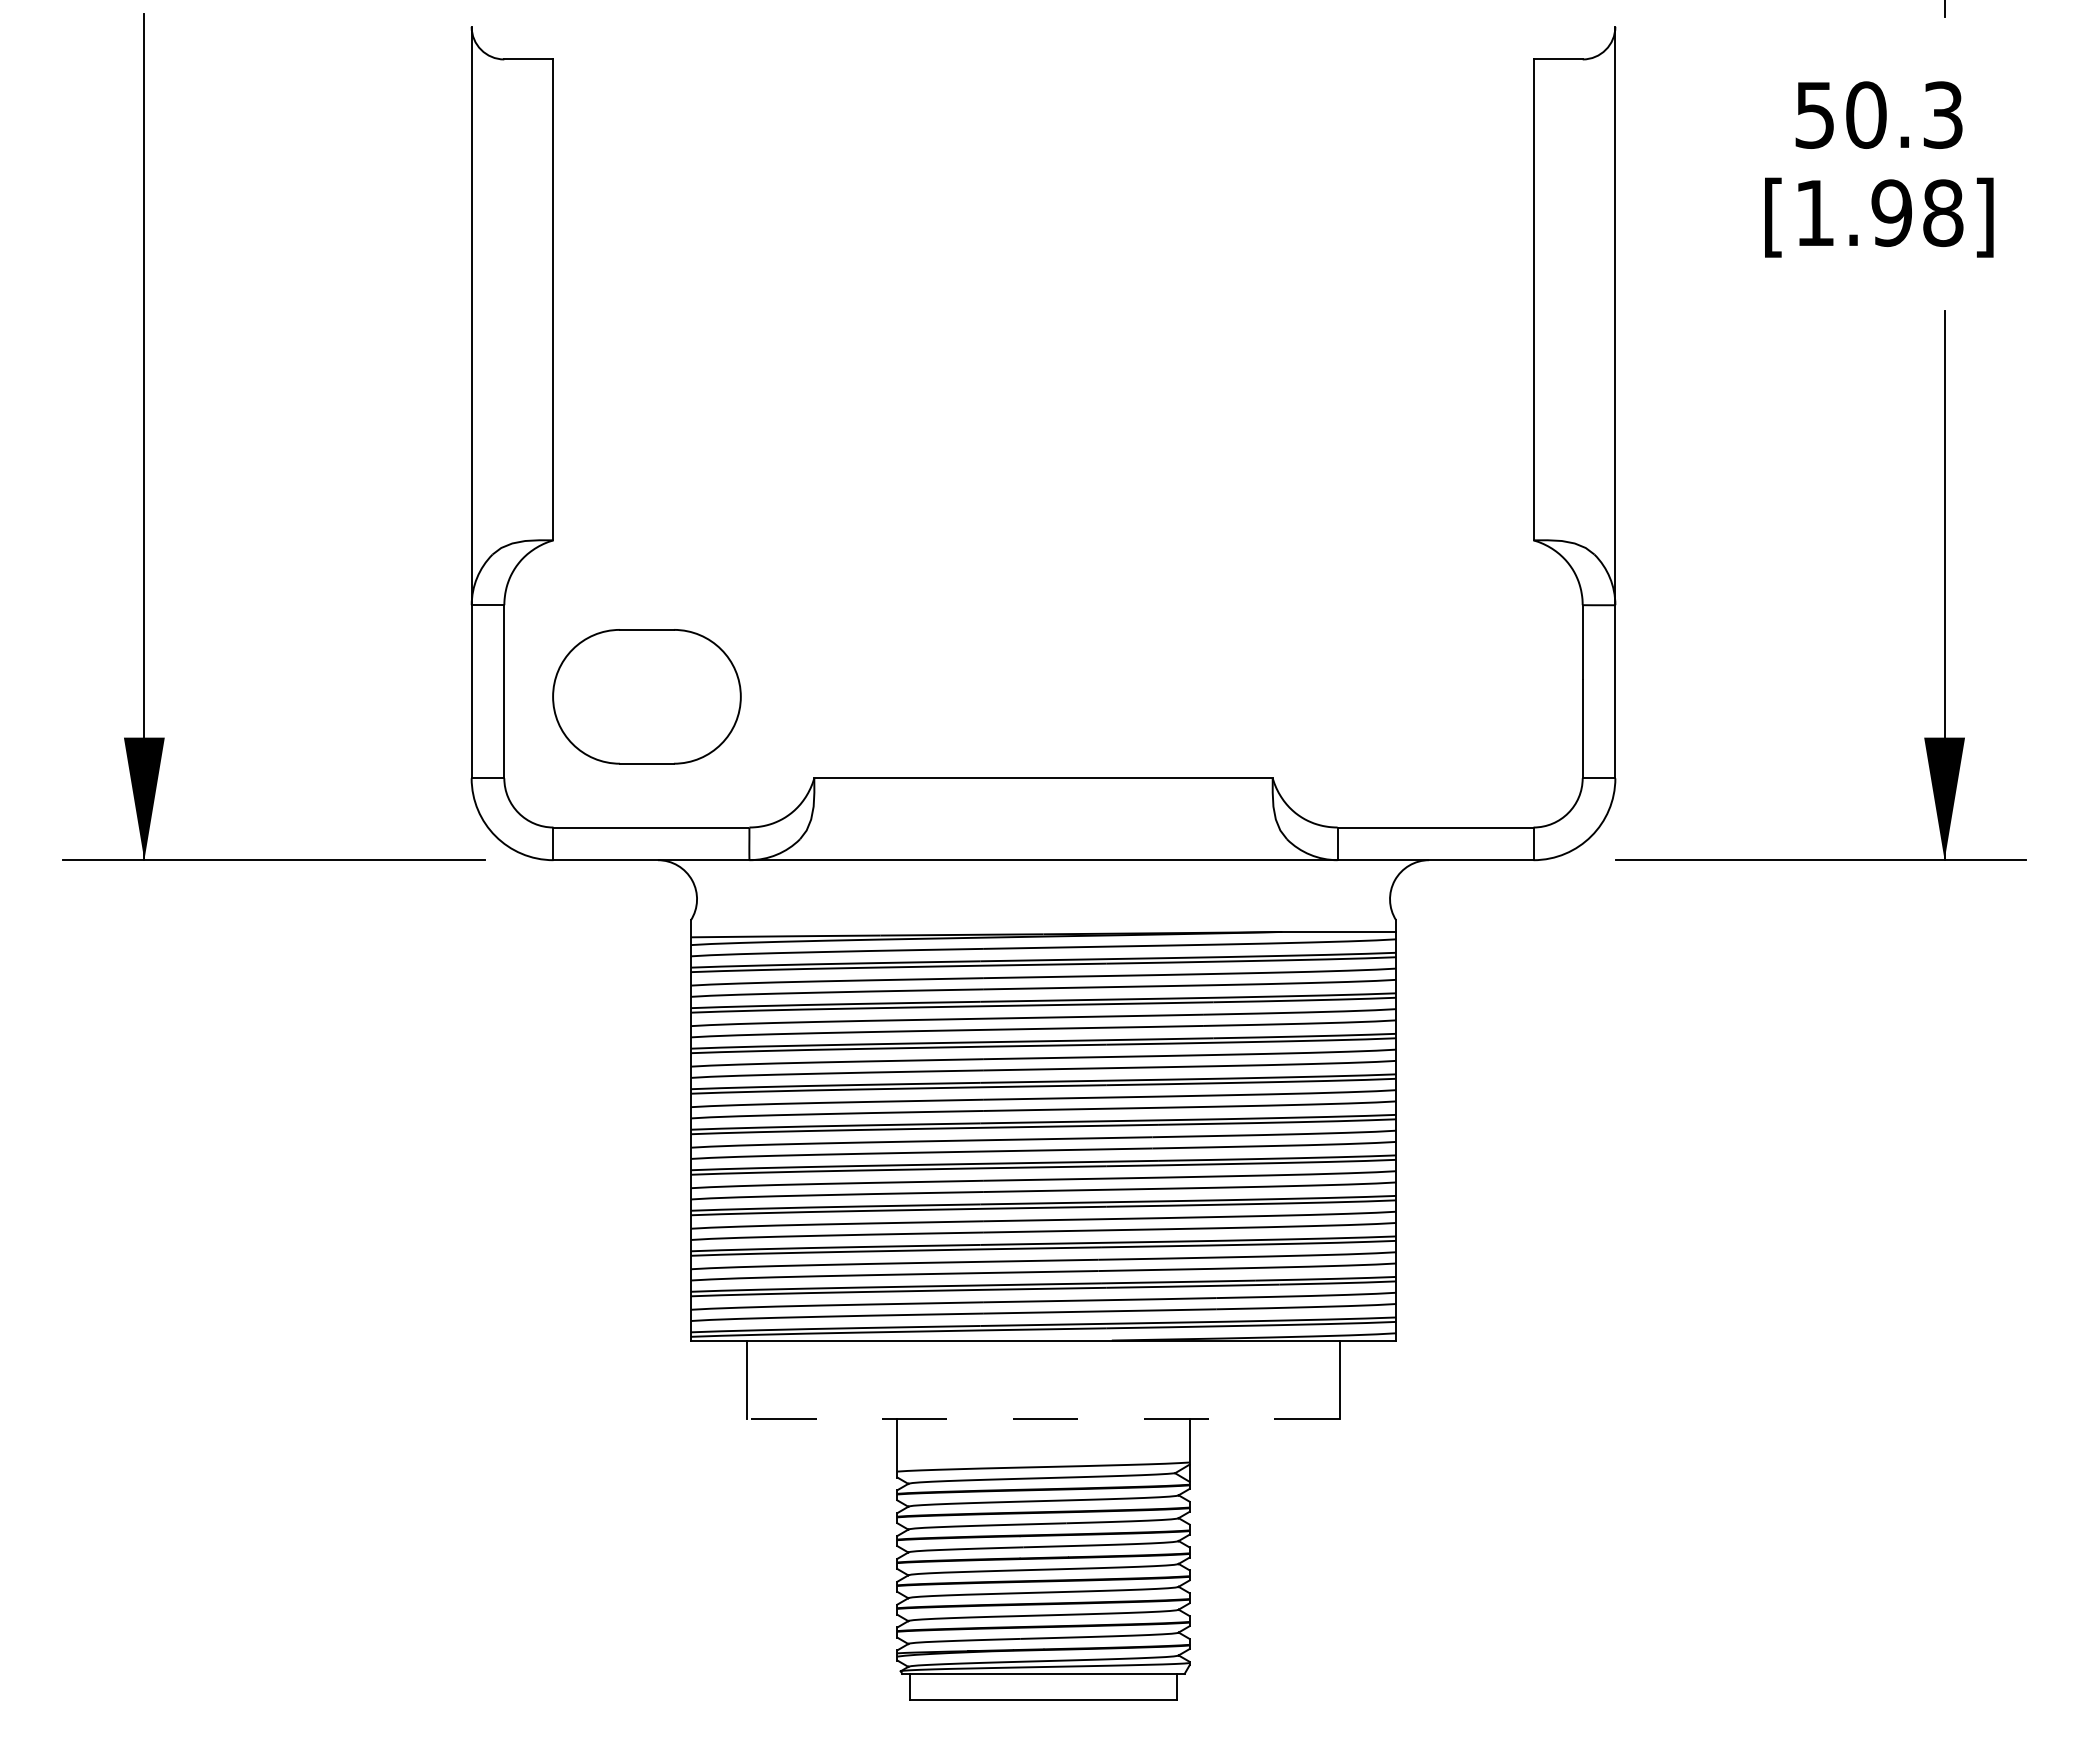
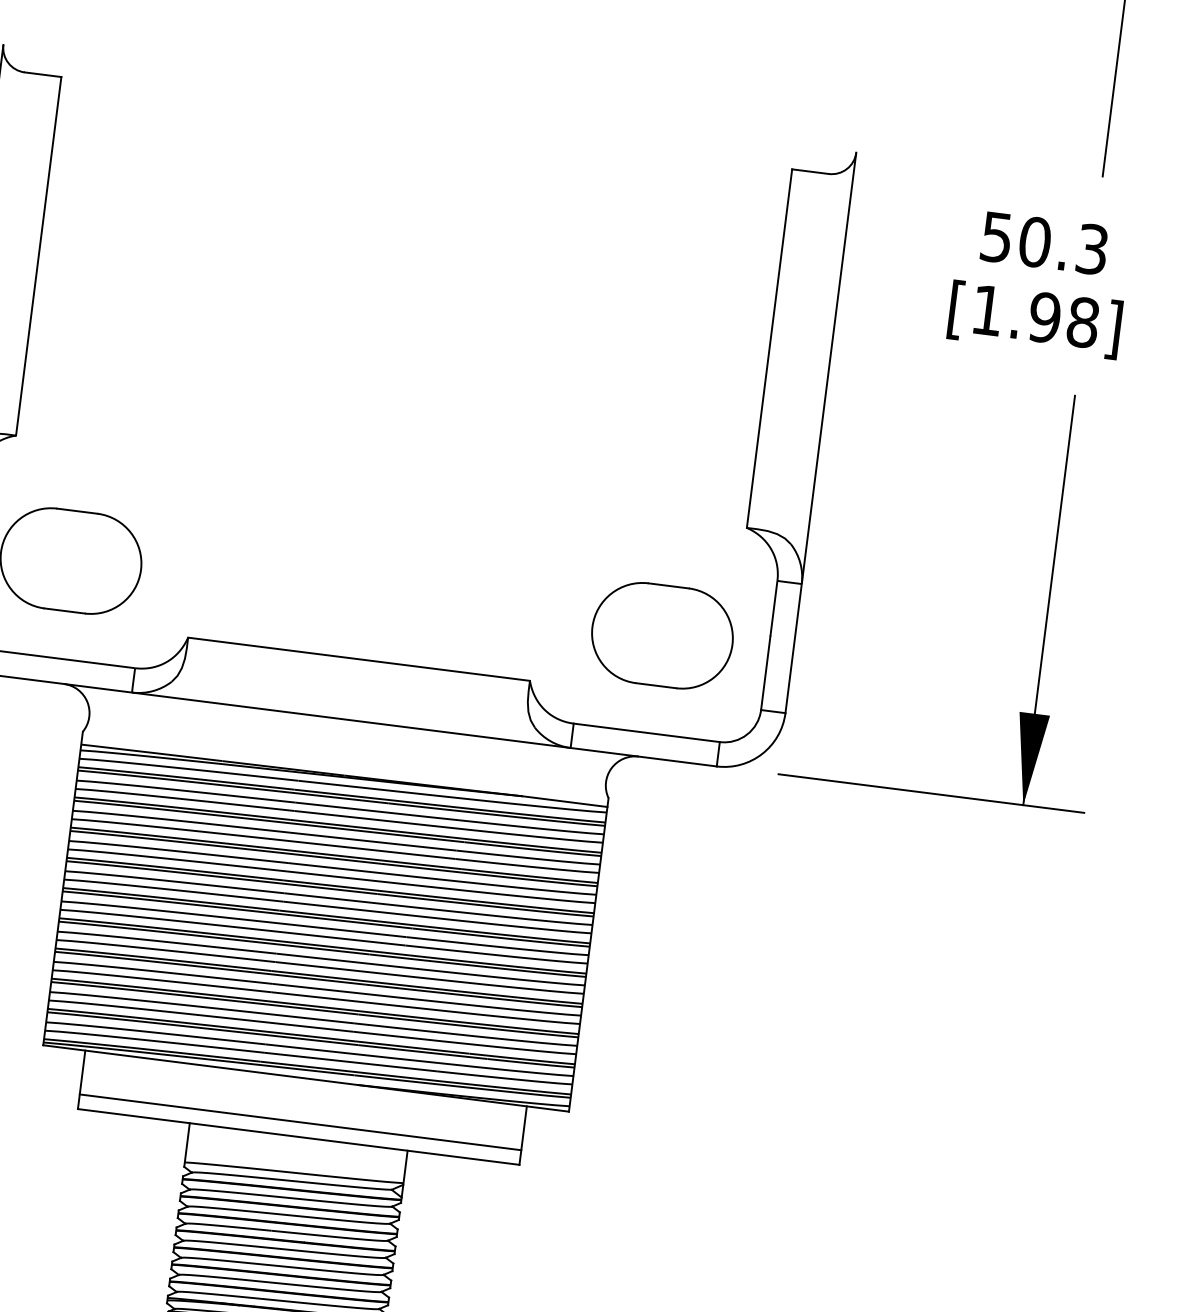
part: (1439, 696) -> (662, 635), added
line: (1043, 1399) -> (300, 1122), added
line: (1043, 1418) -> (298, 1136), dashed -> solid

